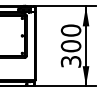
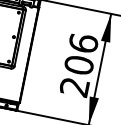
text: (70, 45) -> (78, 64), 300 -> 206

